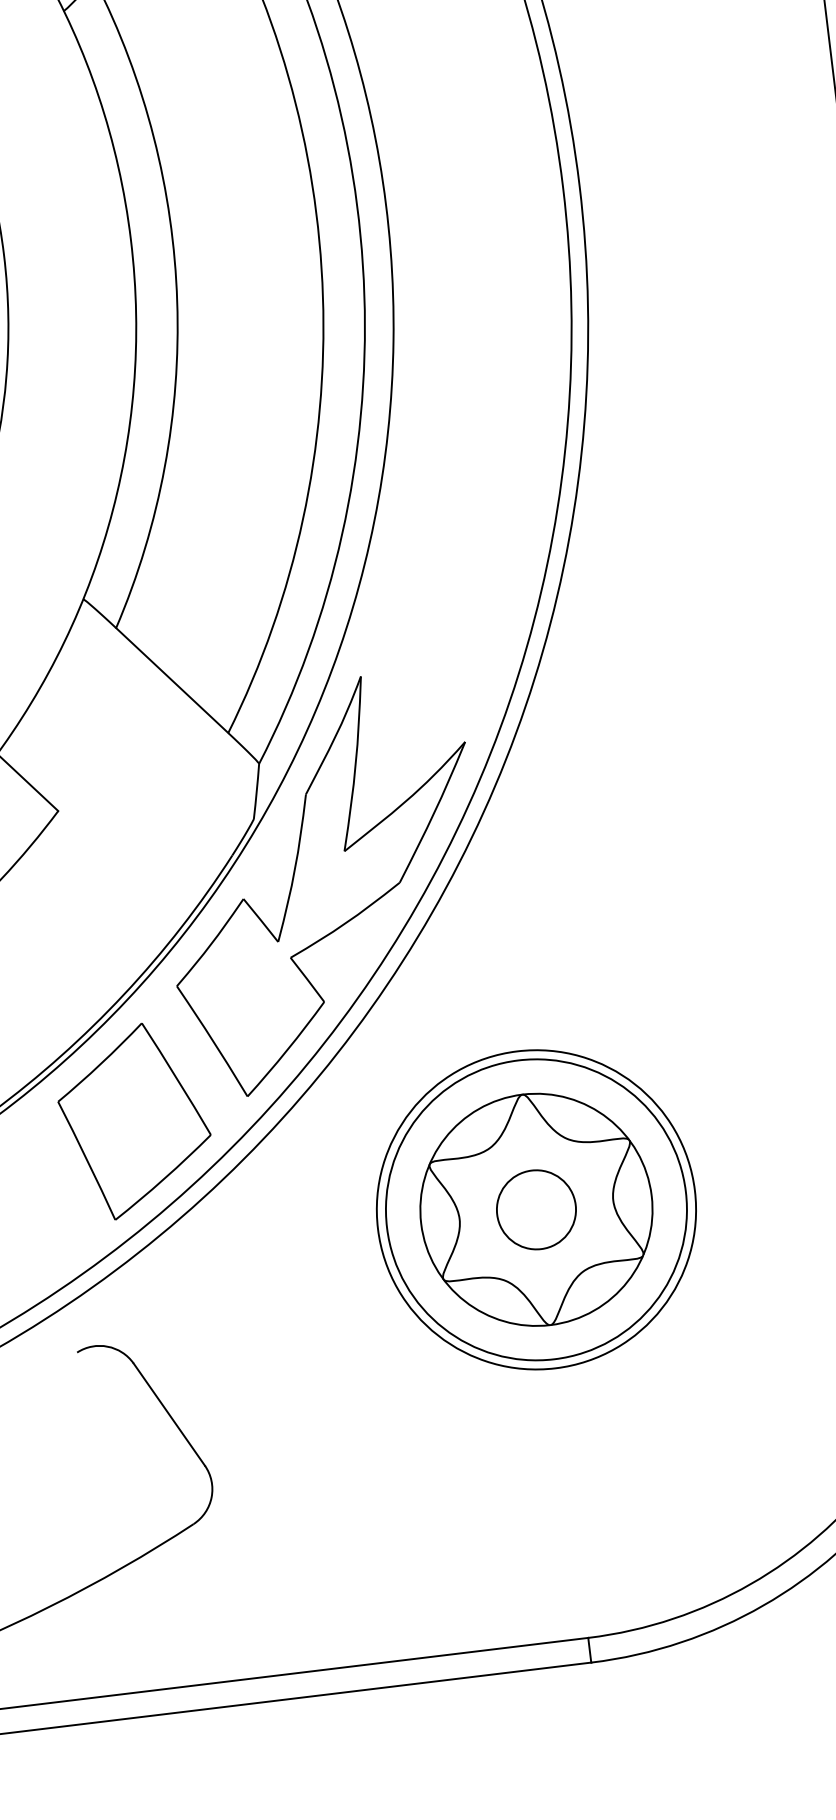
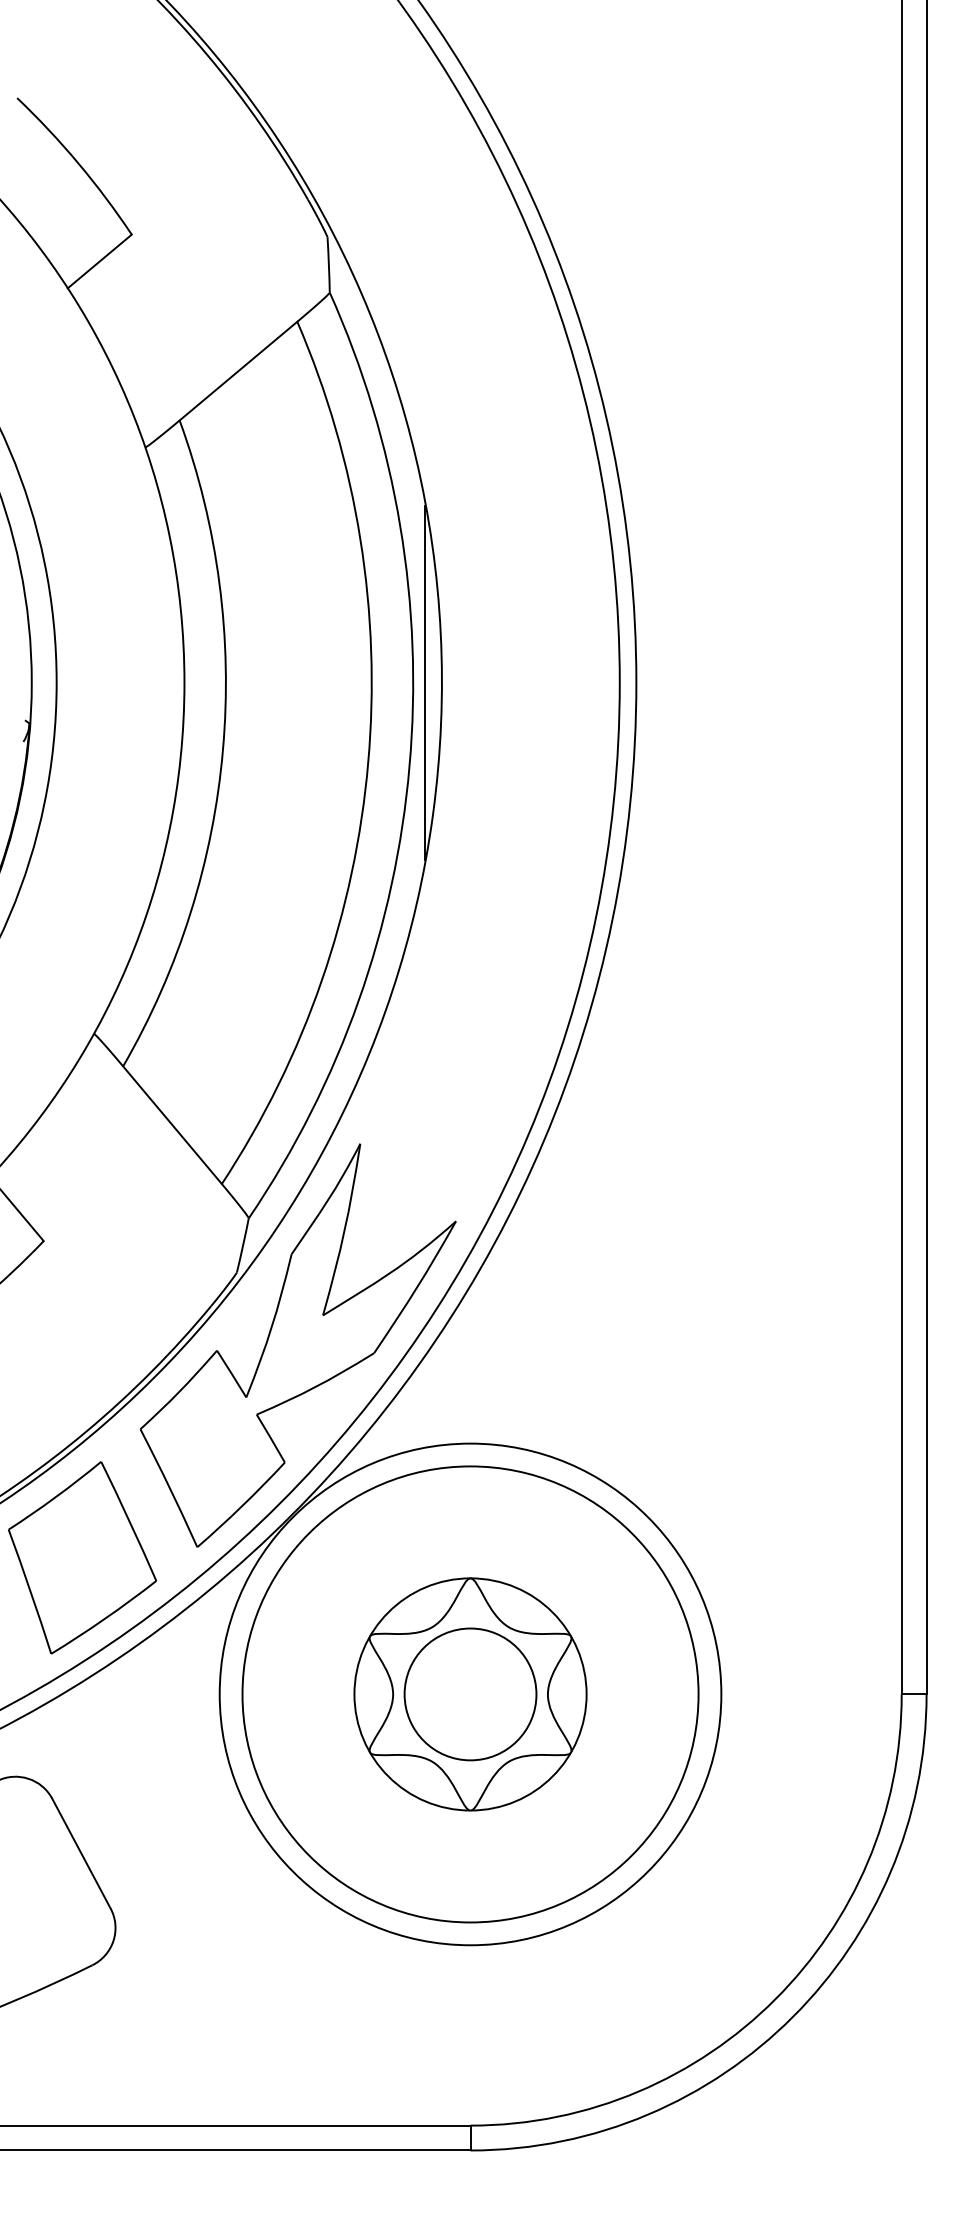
line: (370, 210) -> (425, 682), added
circle: (536, 1209) -> (470, 1694), size x1.43
circle: (536, 1209) -> (470, 1694), size x1.67
circle: (536, 1209) -> (470, 1694), size x1.67

